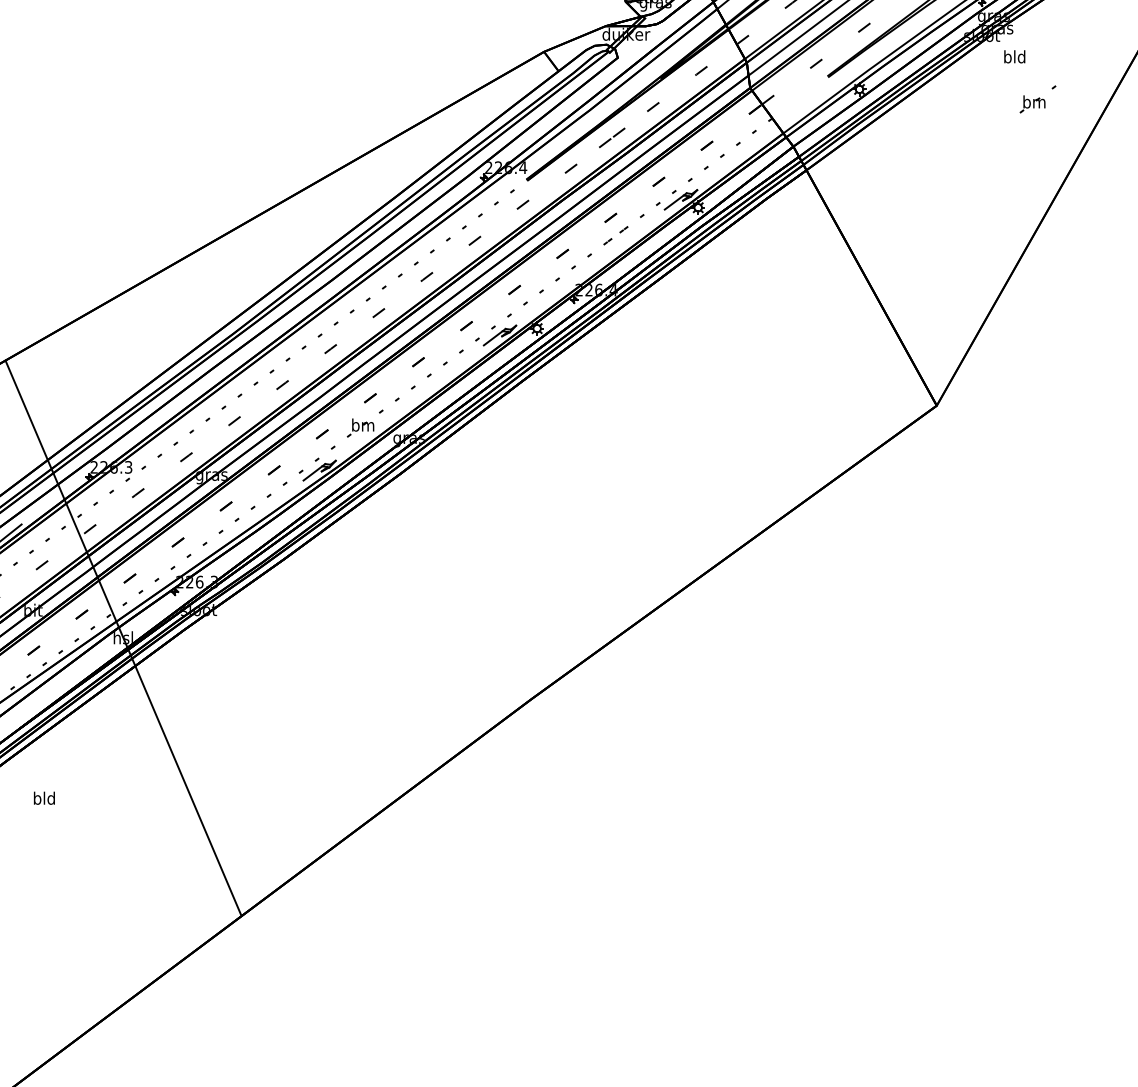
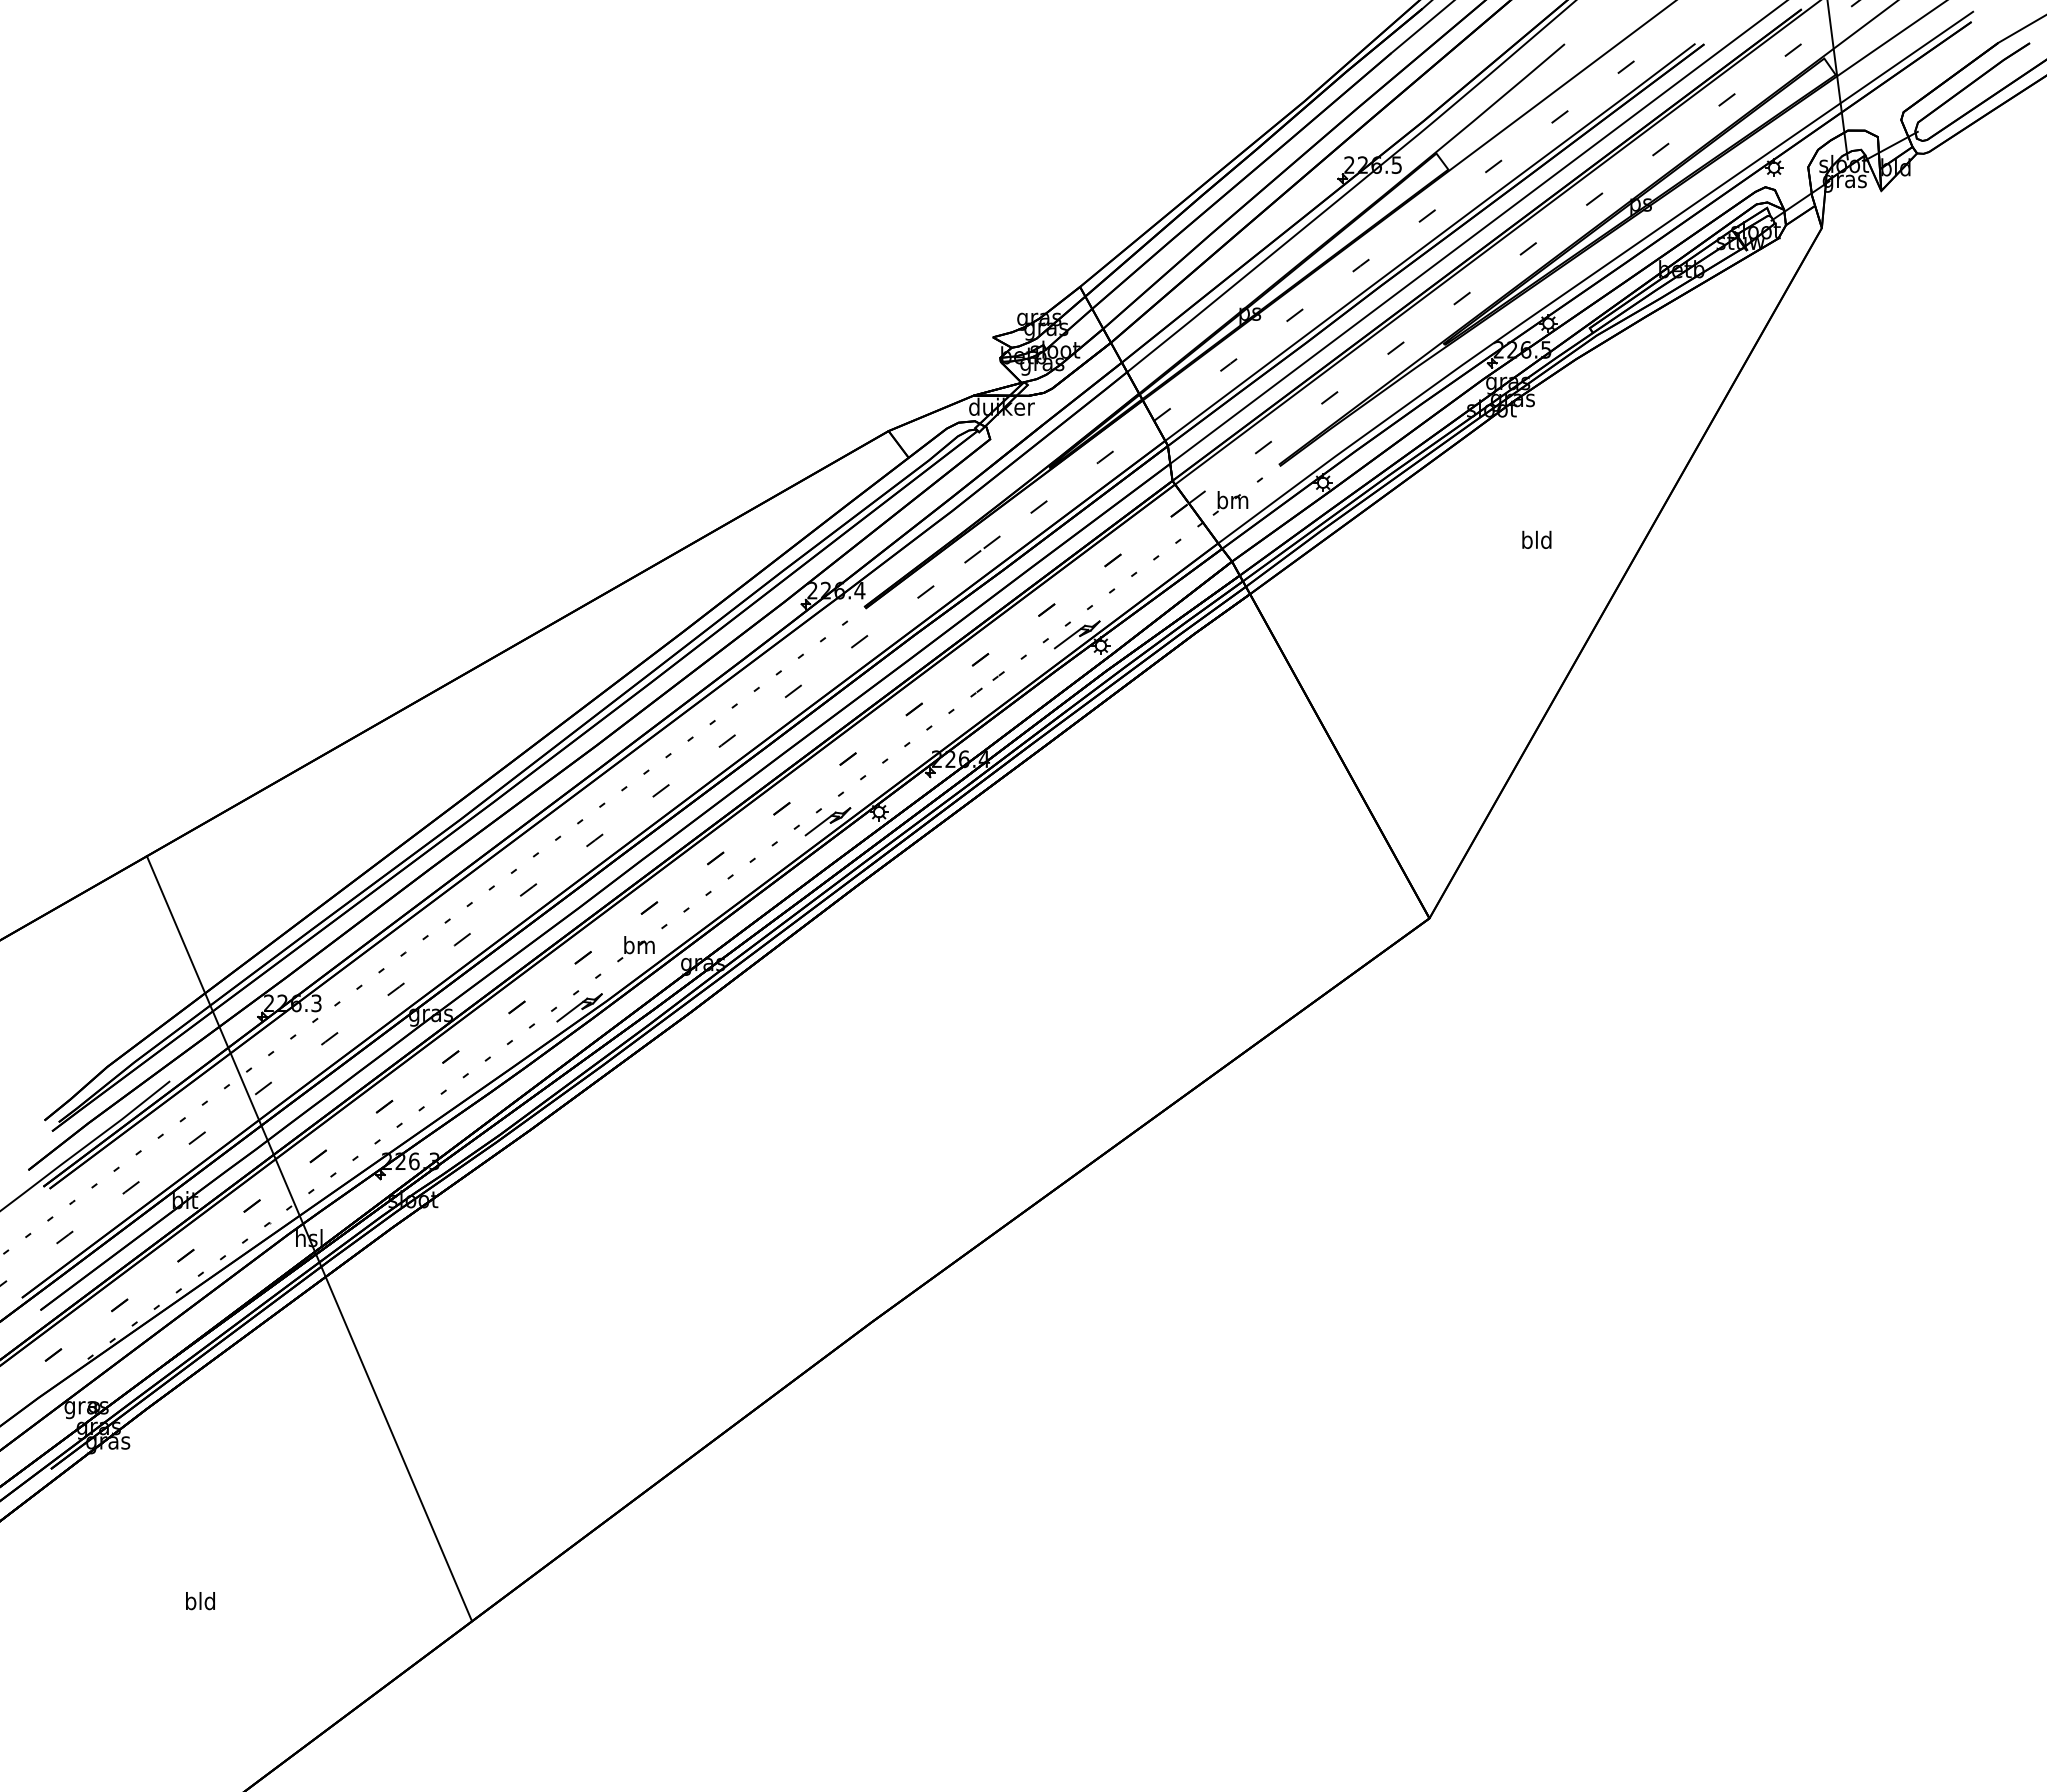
text: (1014, 56) -> (1536, 539), moved
part: (1037, 99) -> (1237, 496), moved
text: (44, 798) -> (200, 1601), moved

